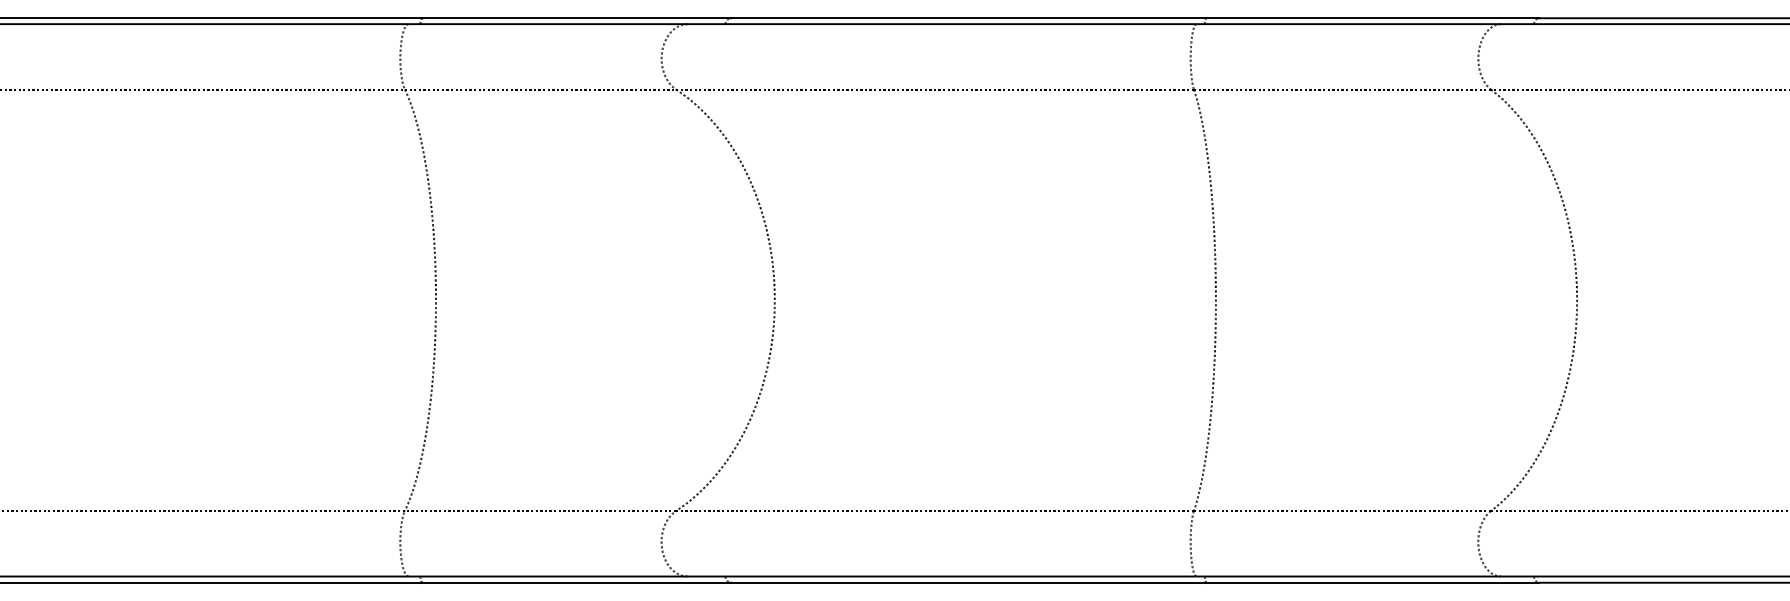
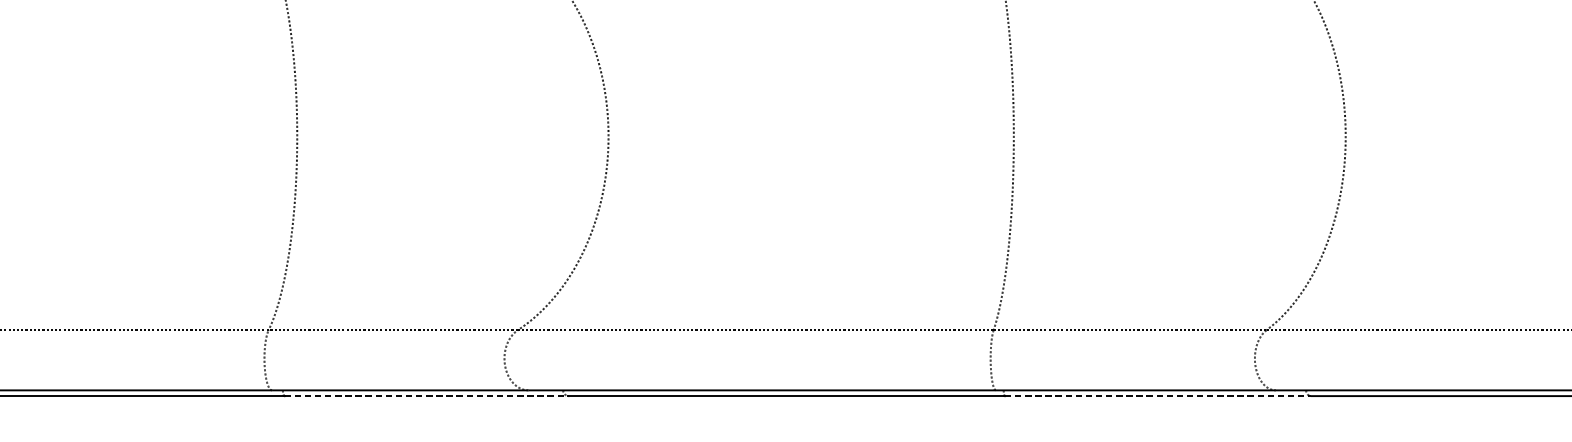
line: (577, 582) -> (427, 395), solid -> dashed
line: (1373, 582) -> (1158, 395), solid -> dashed

